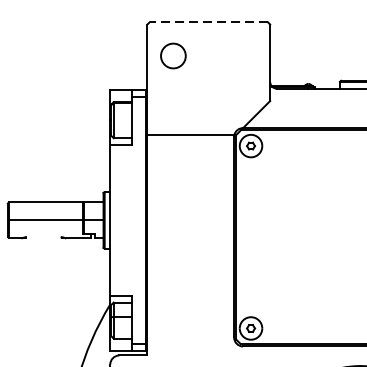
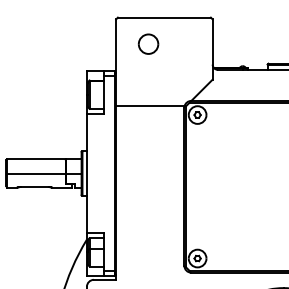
line: (207, 22) -> (163, 17), dashed -> solid
part: (173, 55) -> (148, 43), moved
line: (43, 236) -> (34, 186), added

